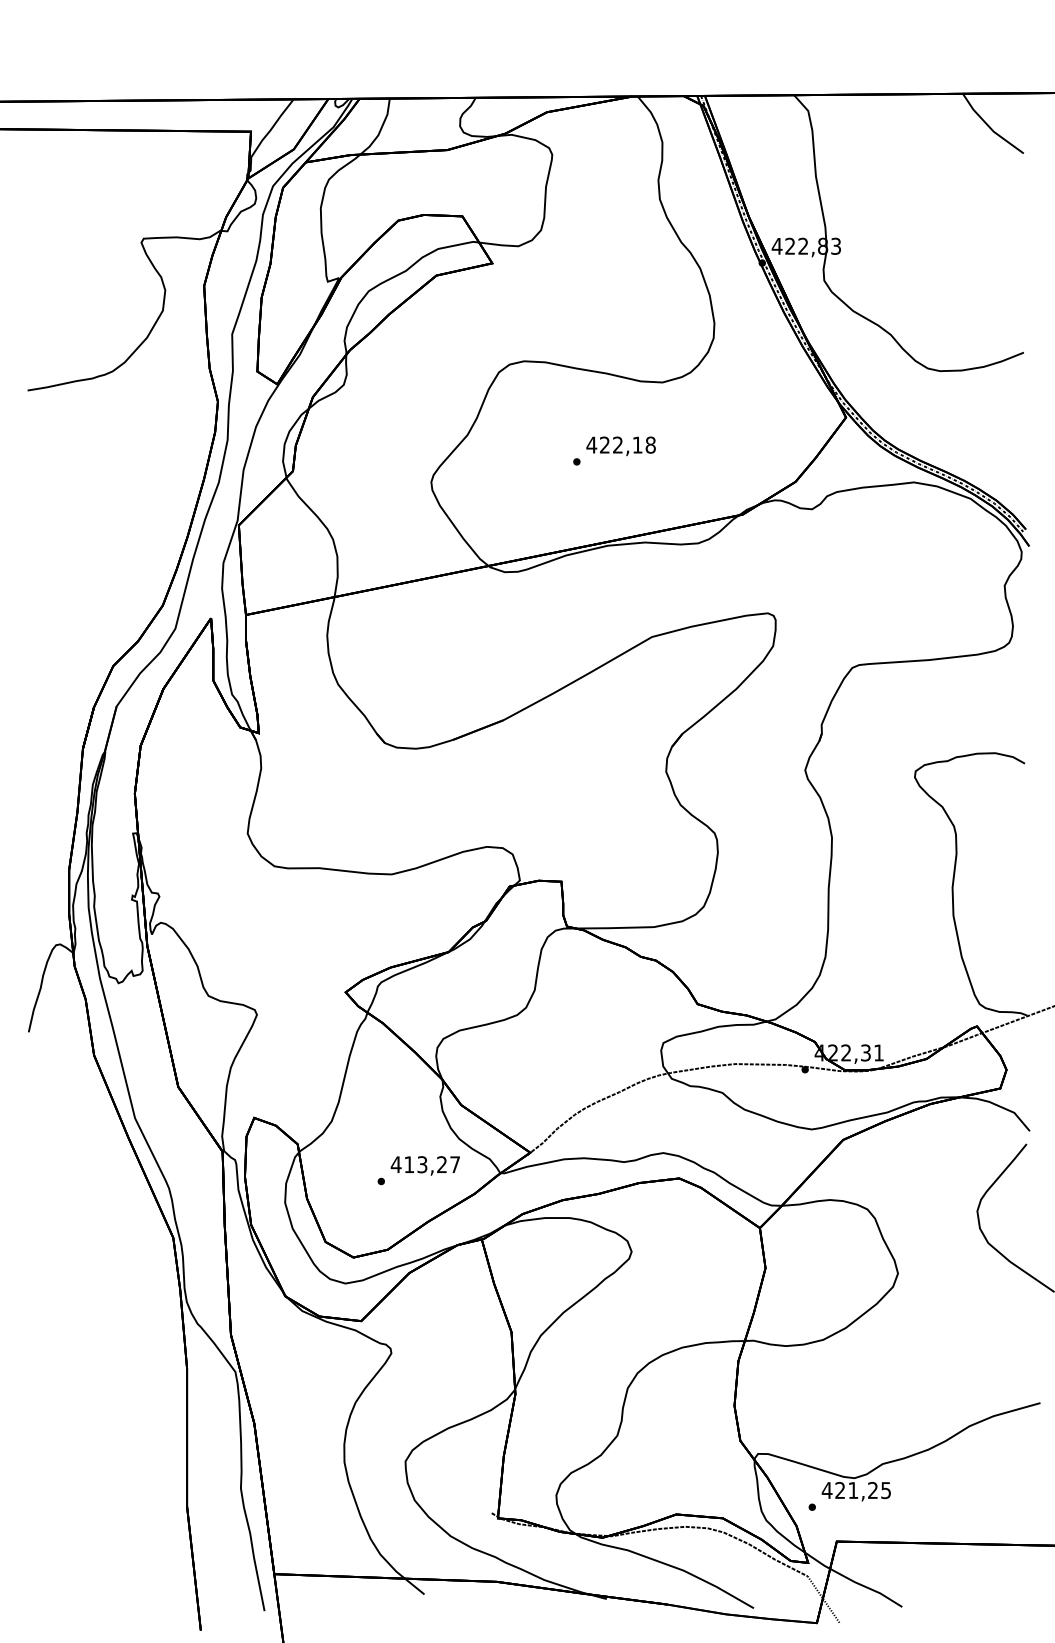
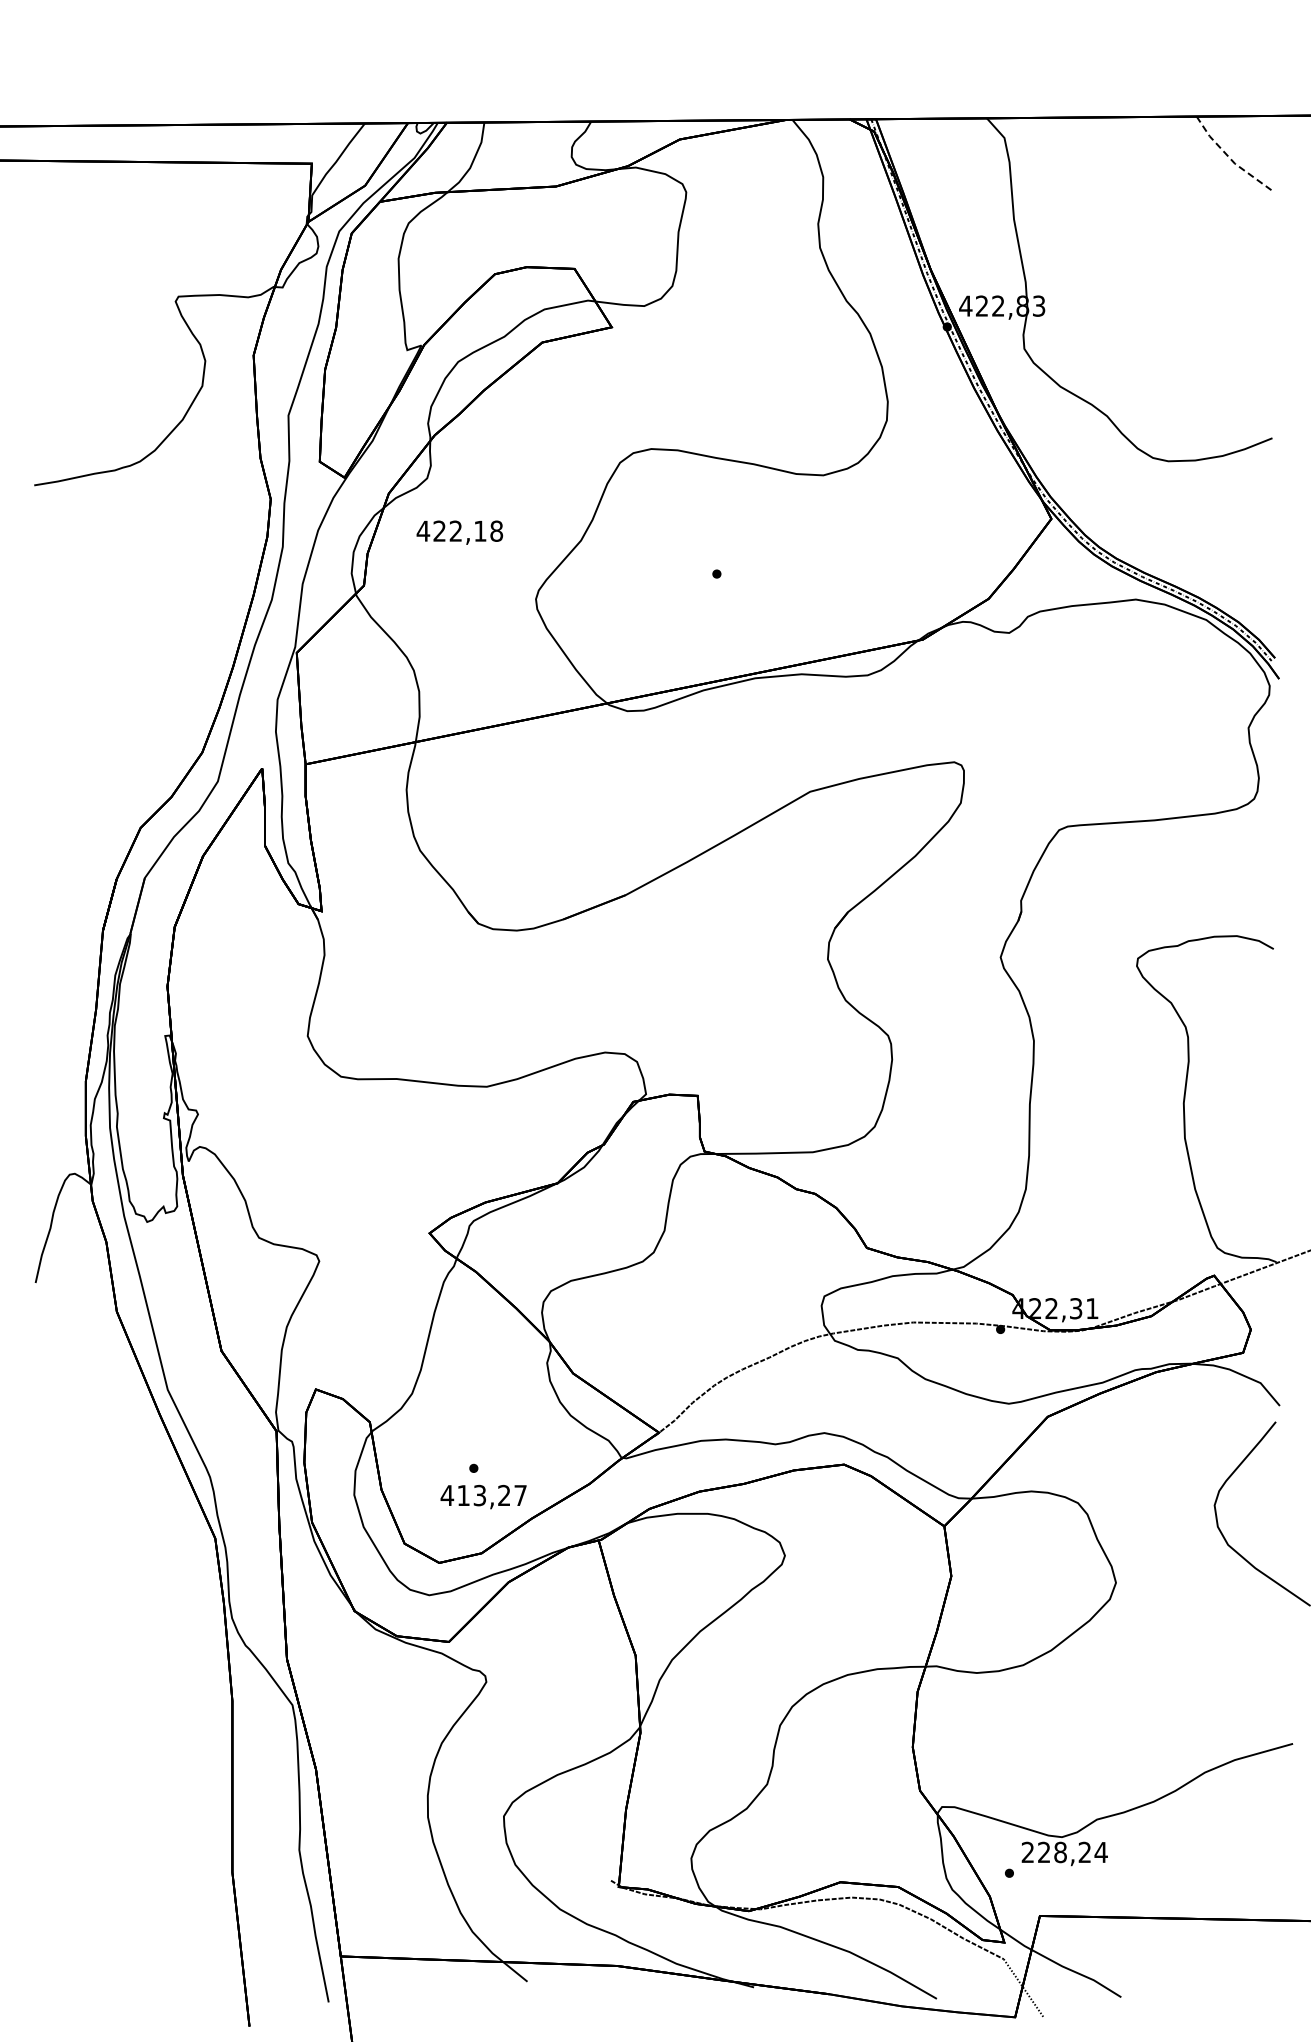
line: (990, 127) -> (1230, 158), solid -> dashed
text: (620, 446) -> (459, 532), moved
text: (425, 1165) -> (483, 1496), moved
text: (856, 1490) -> (1064, 1852), 421,25 -> 228,24

